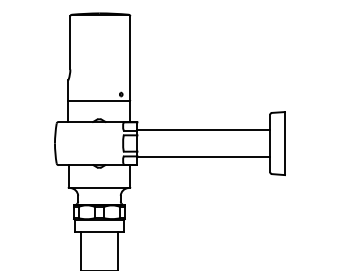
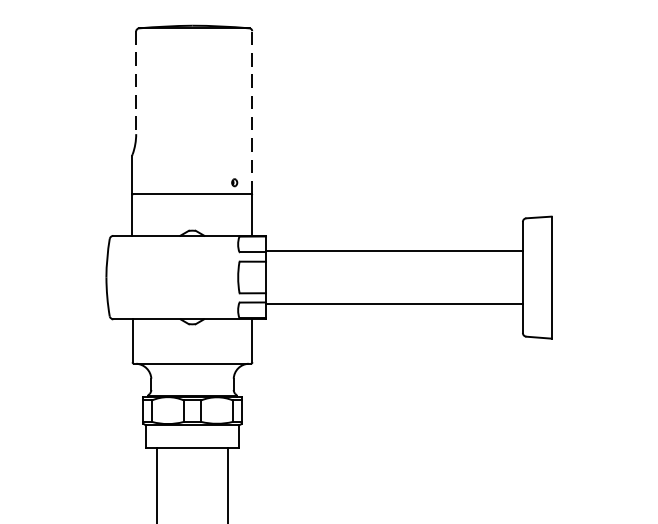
line: (70, 42) -> (136, 82), solid -> dashed
line: (130, 57) -> (252, 111), solid -> dashed

